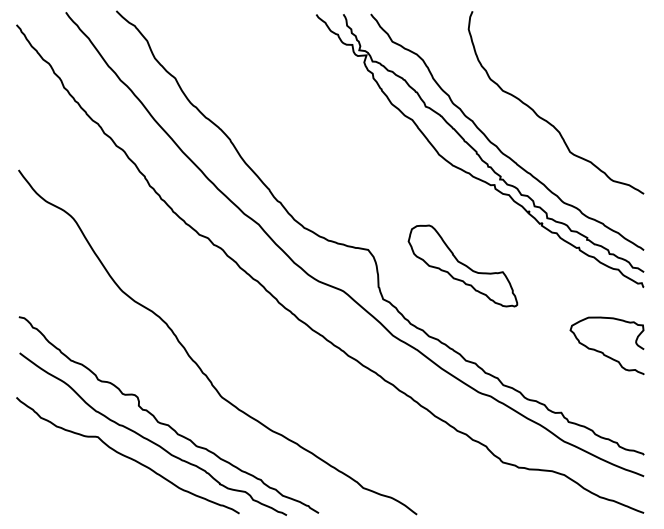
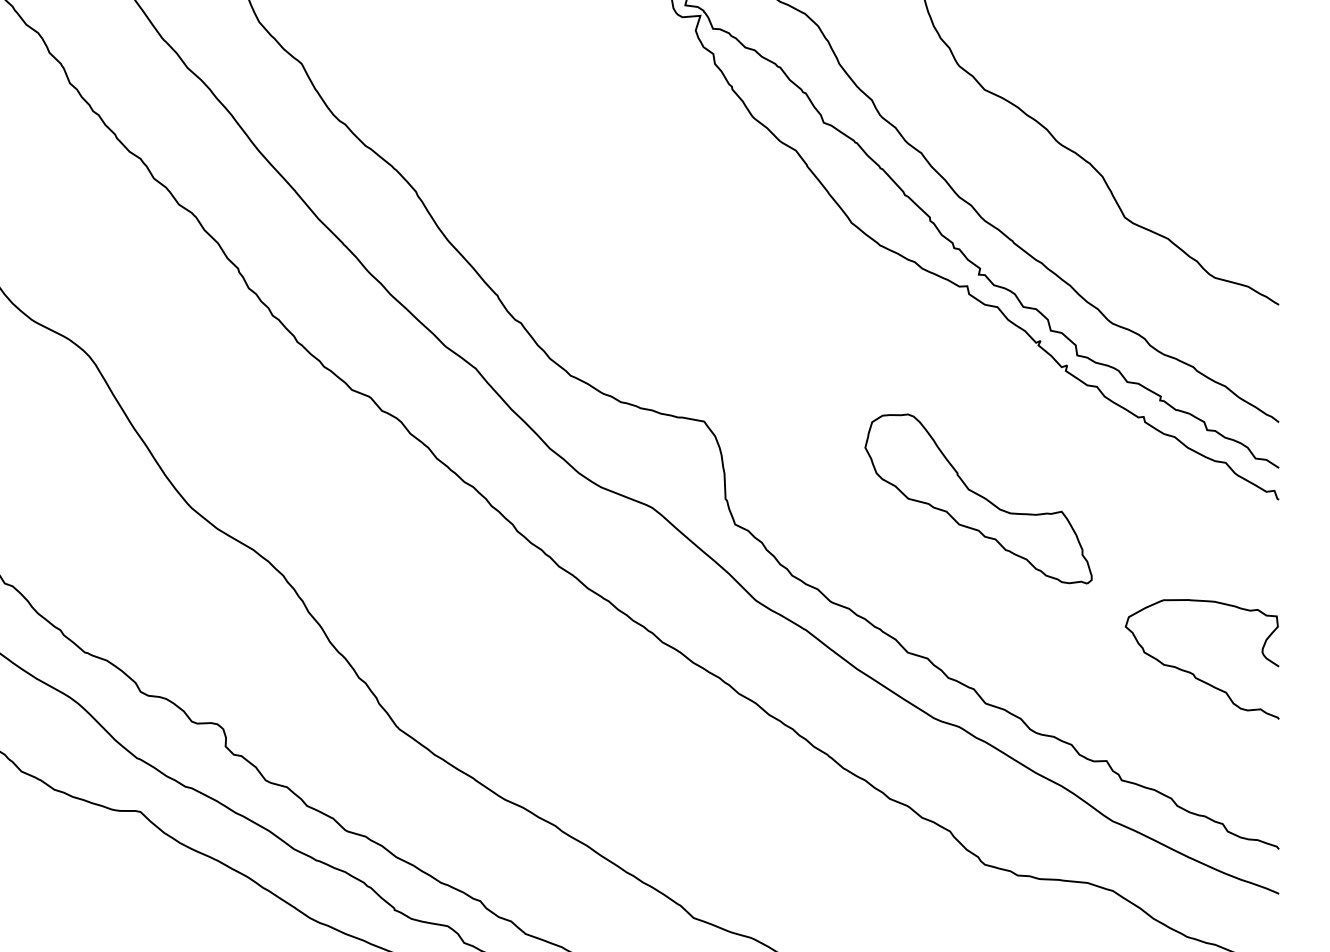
part: (462, 265) -> (977, 497), moved
curve: (602, 351) -> (1192, 670), moved

